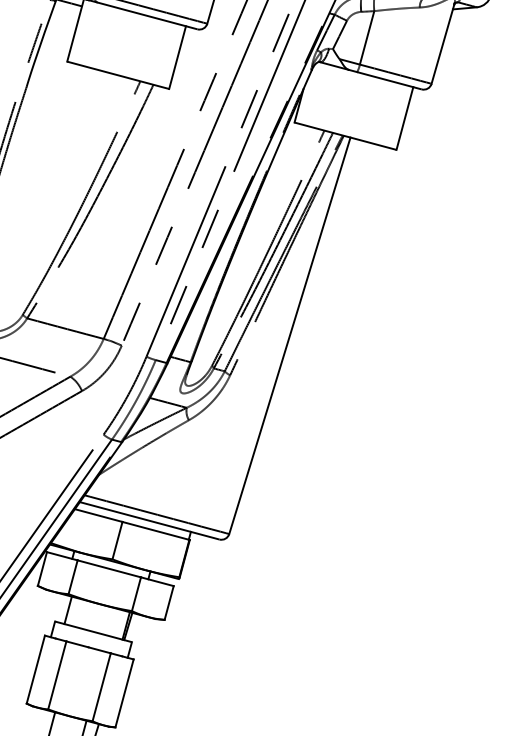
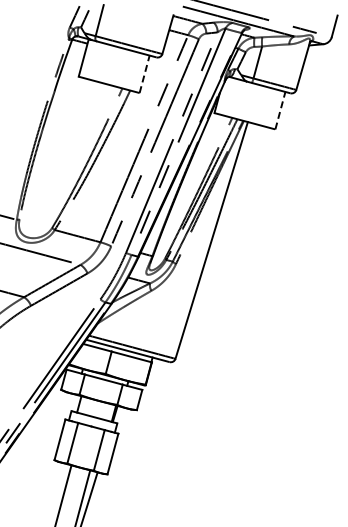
line: (177, 56) -> (144, 73), solid -> dashed
line: (405, 118) -> (280, 110), solid -> dashed

